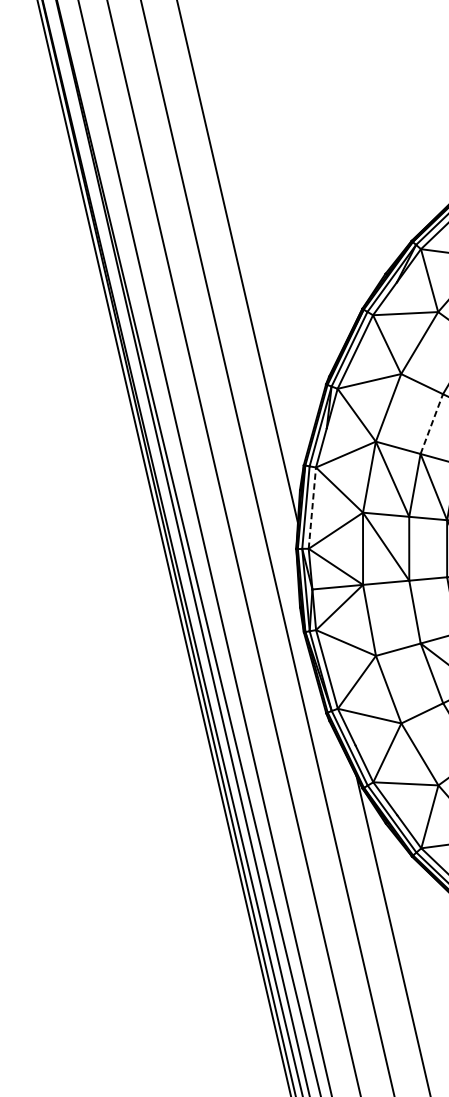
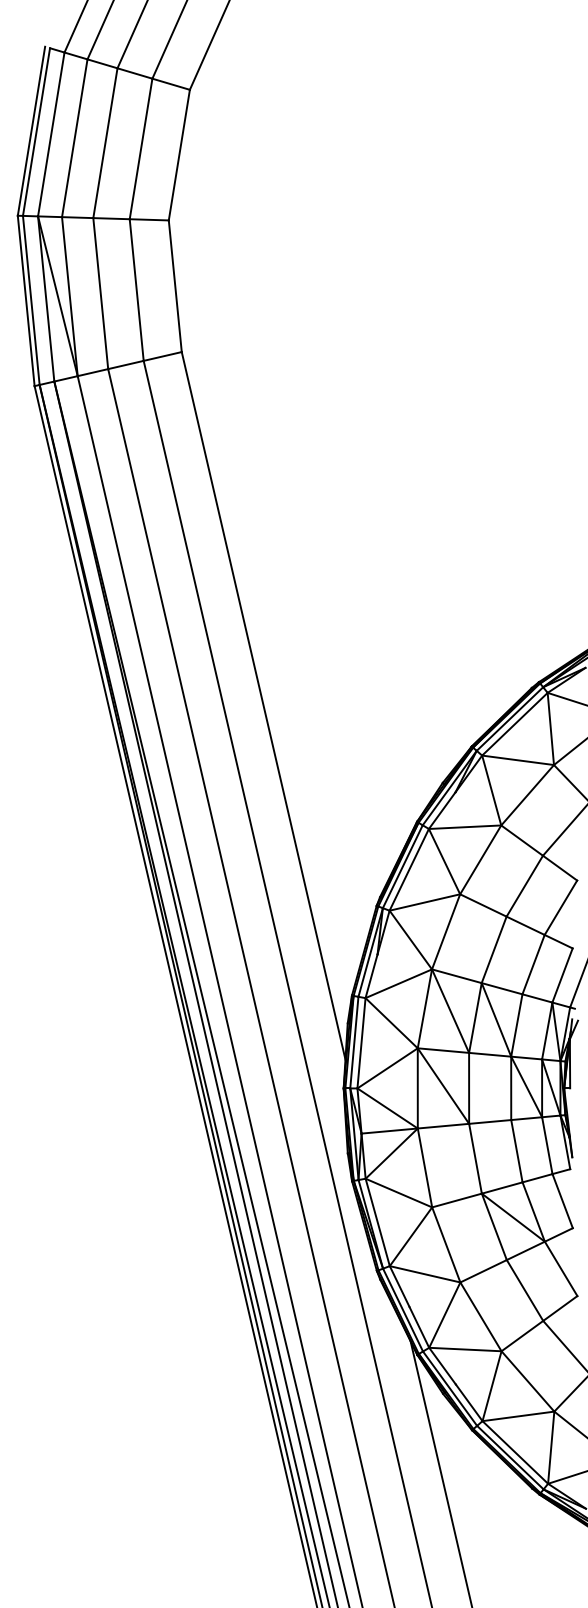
line: (432, 423) -> (494, 949), dashed -> solid
line: (312, 507) -> (361, 1042), dashed -> solid

